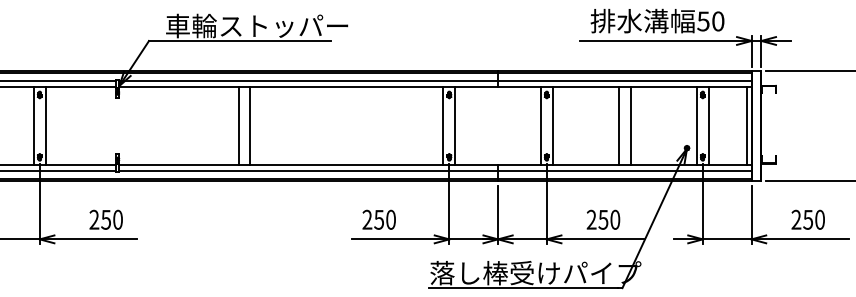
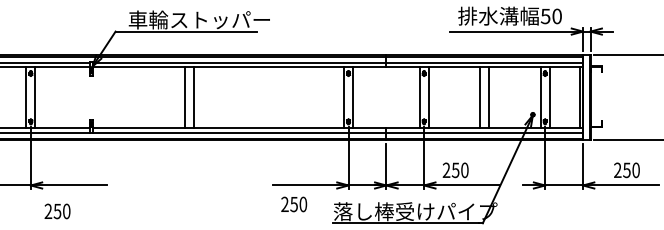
text: (105, 219) -> (57, 211), moved
text: (378, 219) -> (293, 204), moved
text: (603, 219) -> (455, 170), moved

